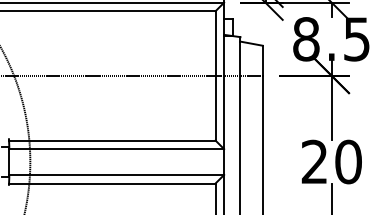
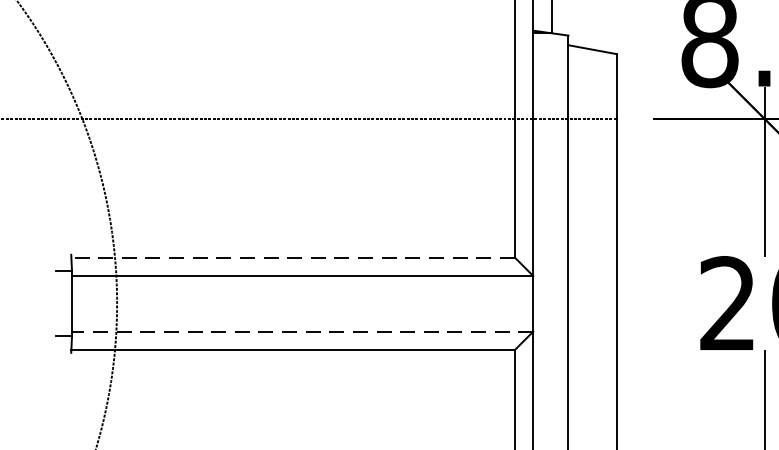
line: (111, 140) -> (291, 257), solid -> dashed
line: (116, 174) -> (302, 330), solid -> dashed

